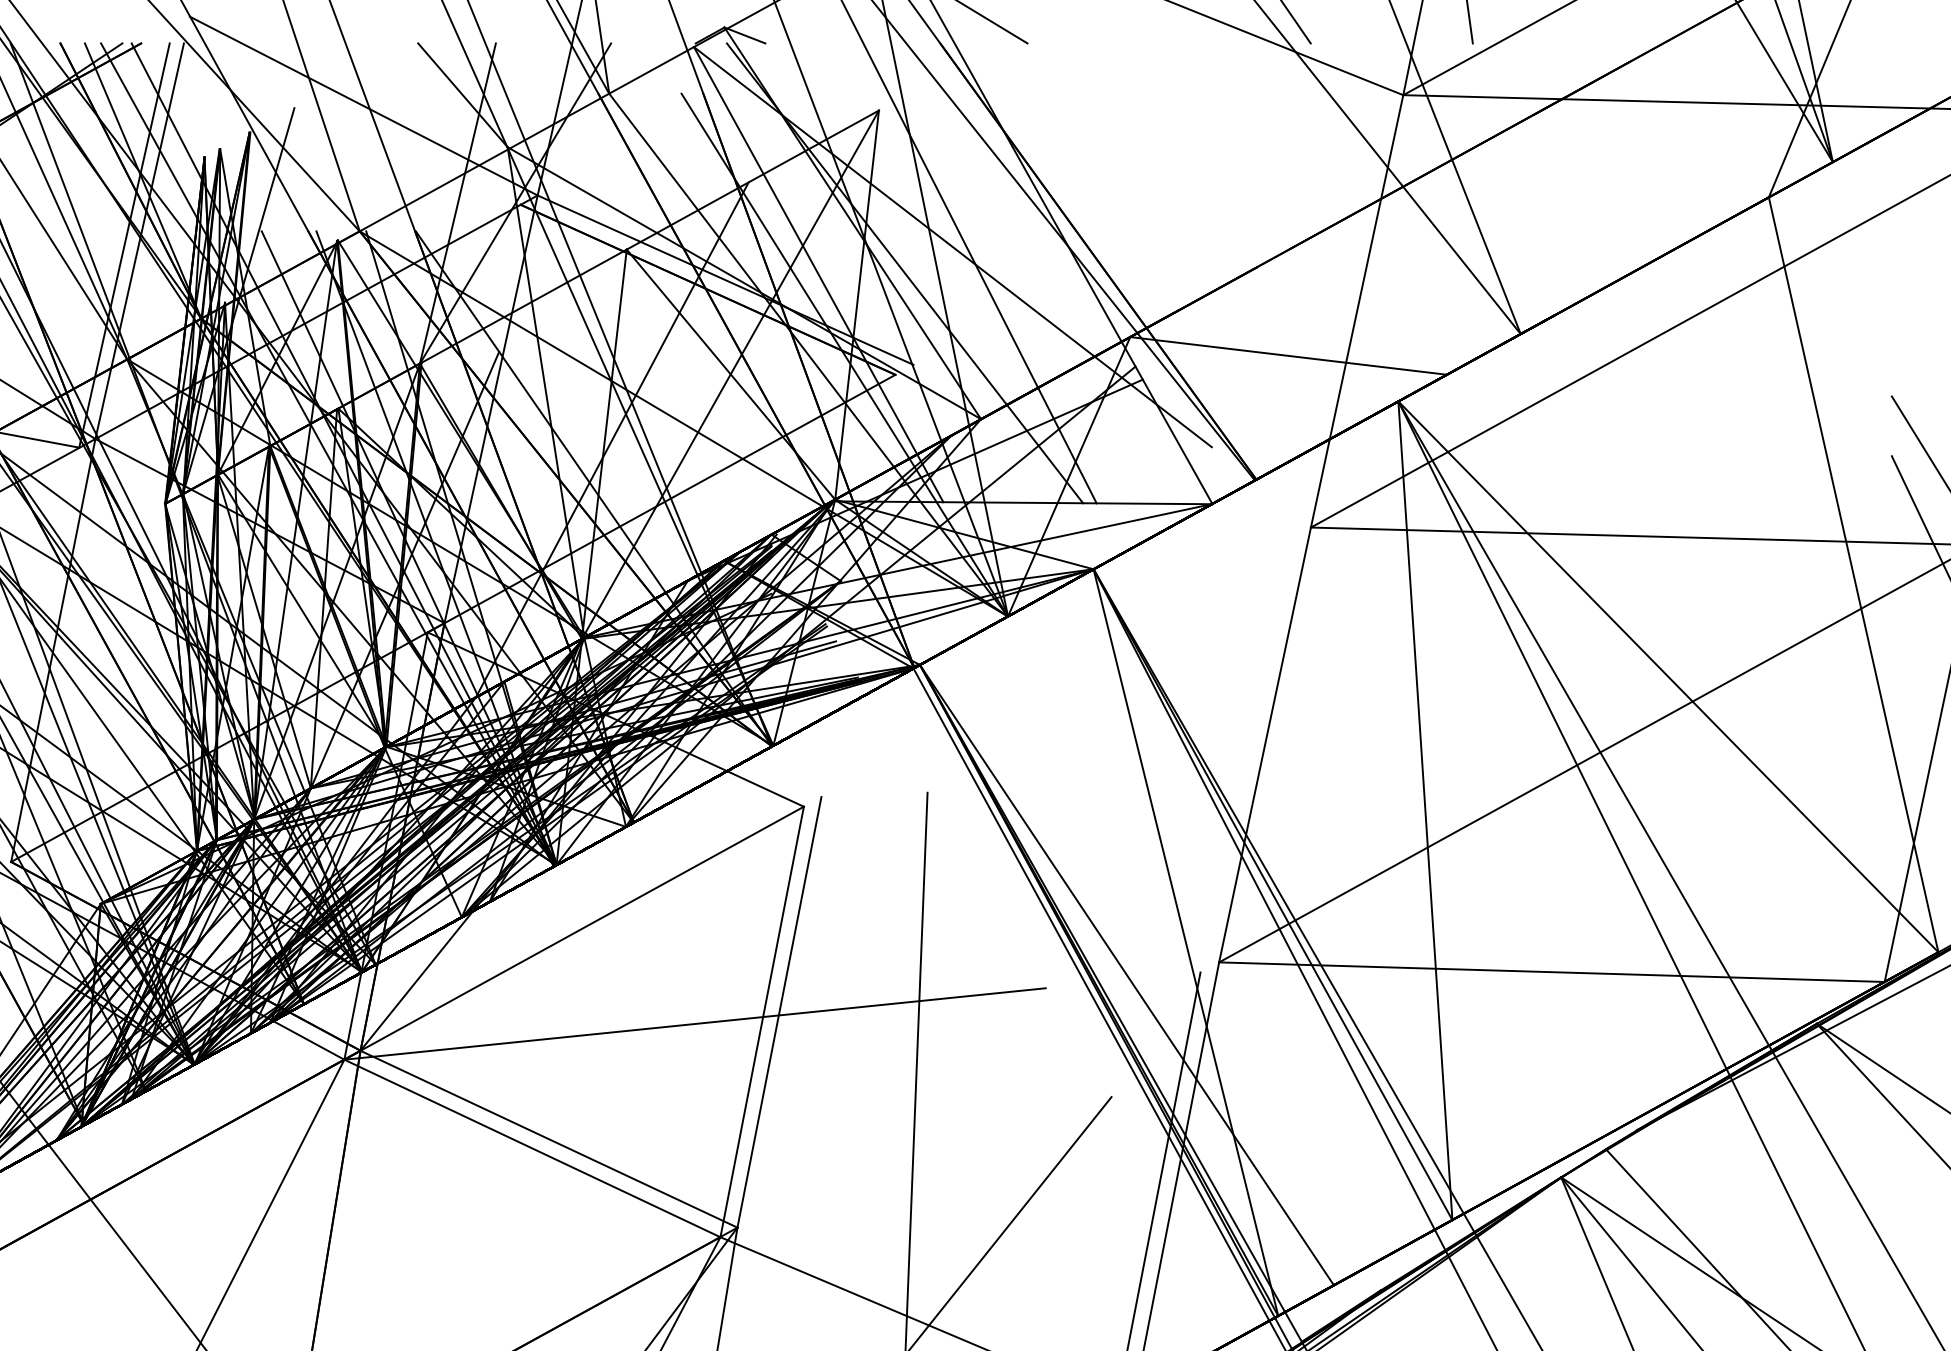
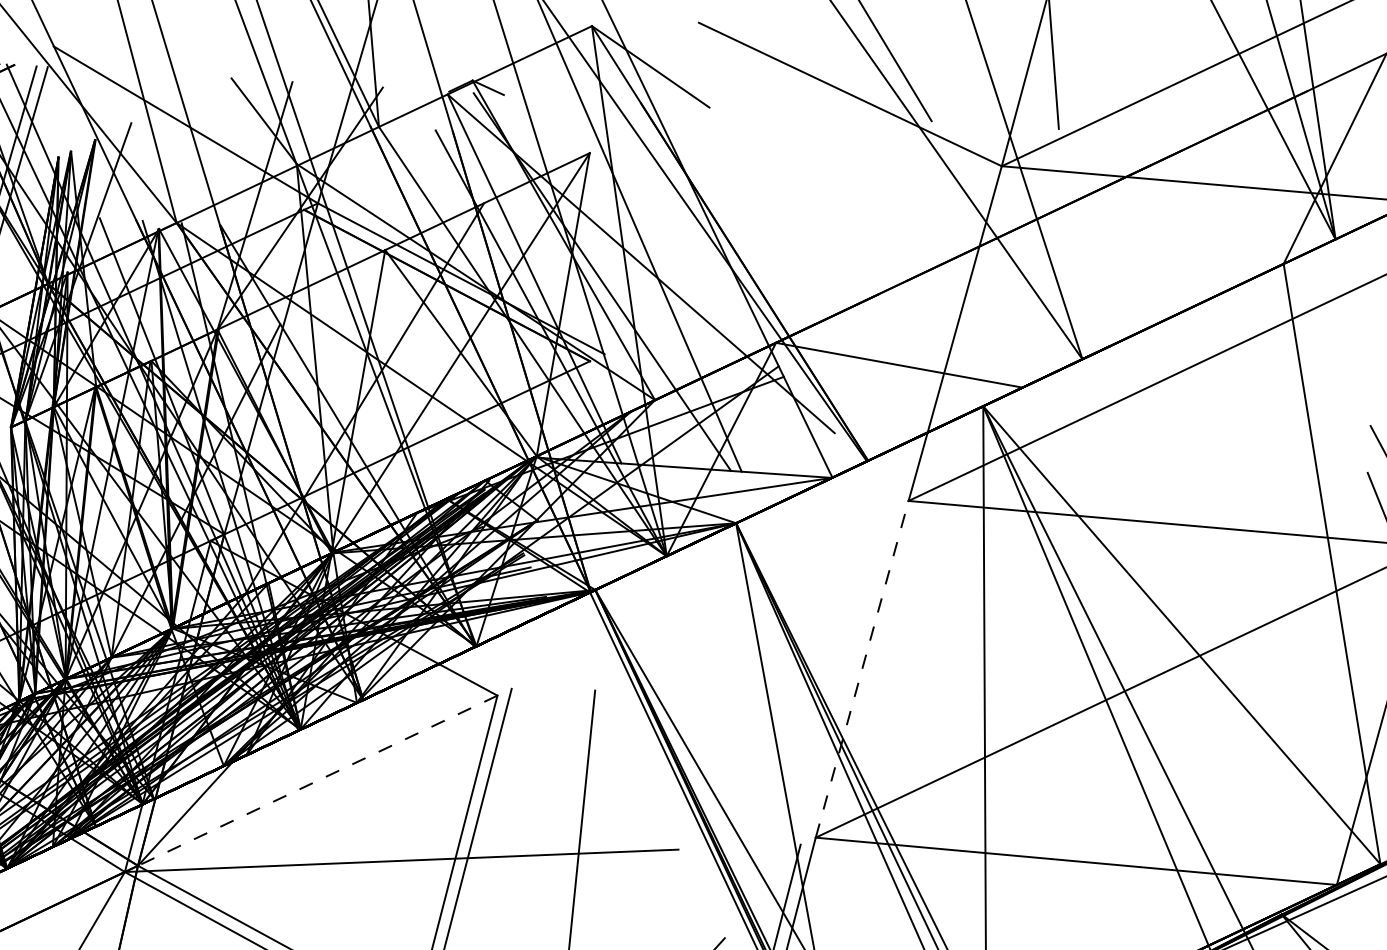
line: (1265, 744) -> (862, 668), solid -> dashed
line: (573, 933) -> (310, 784), solid -> dashed

